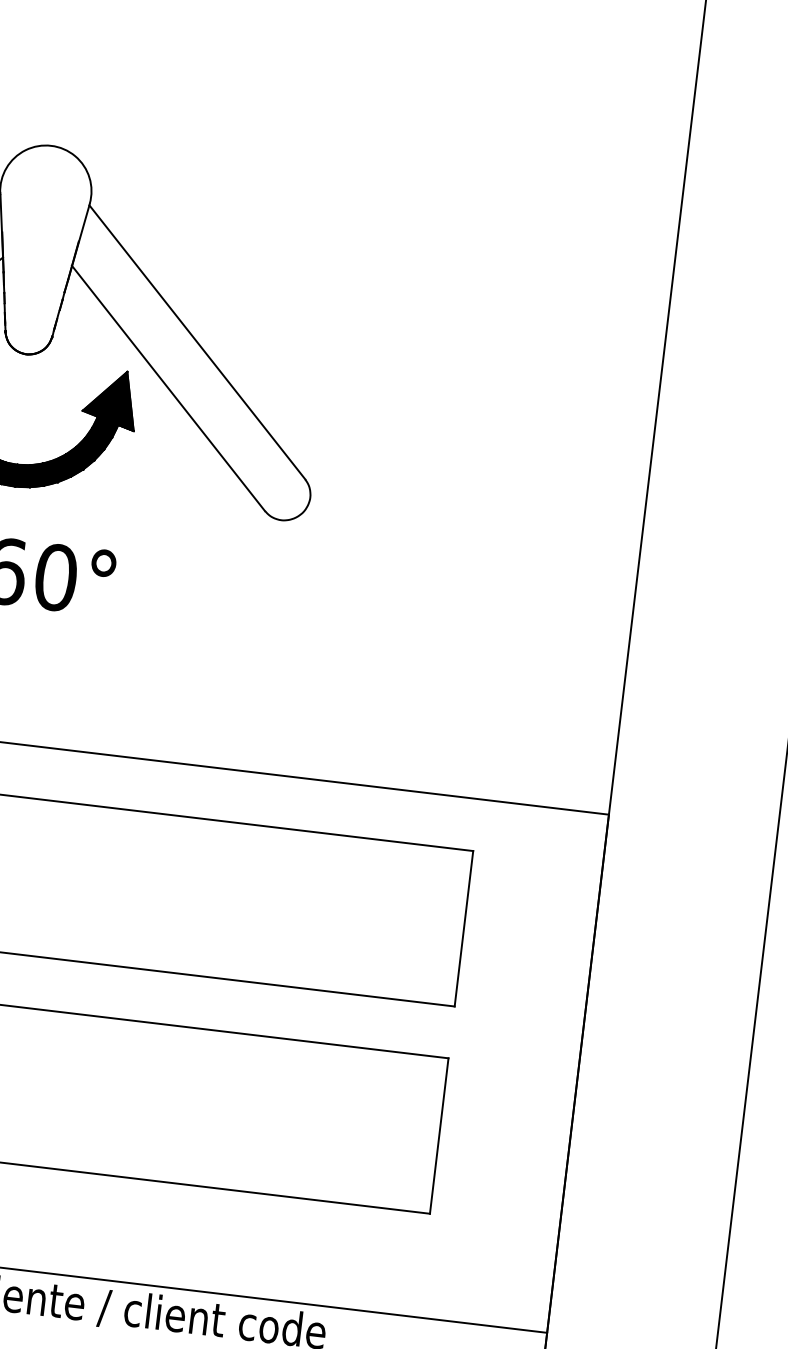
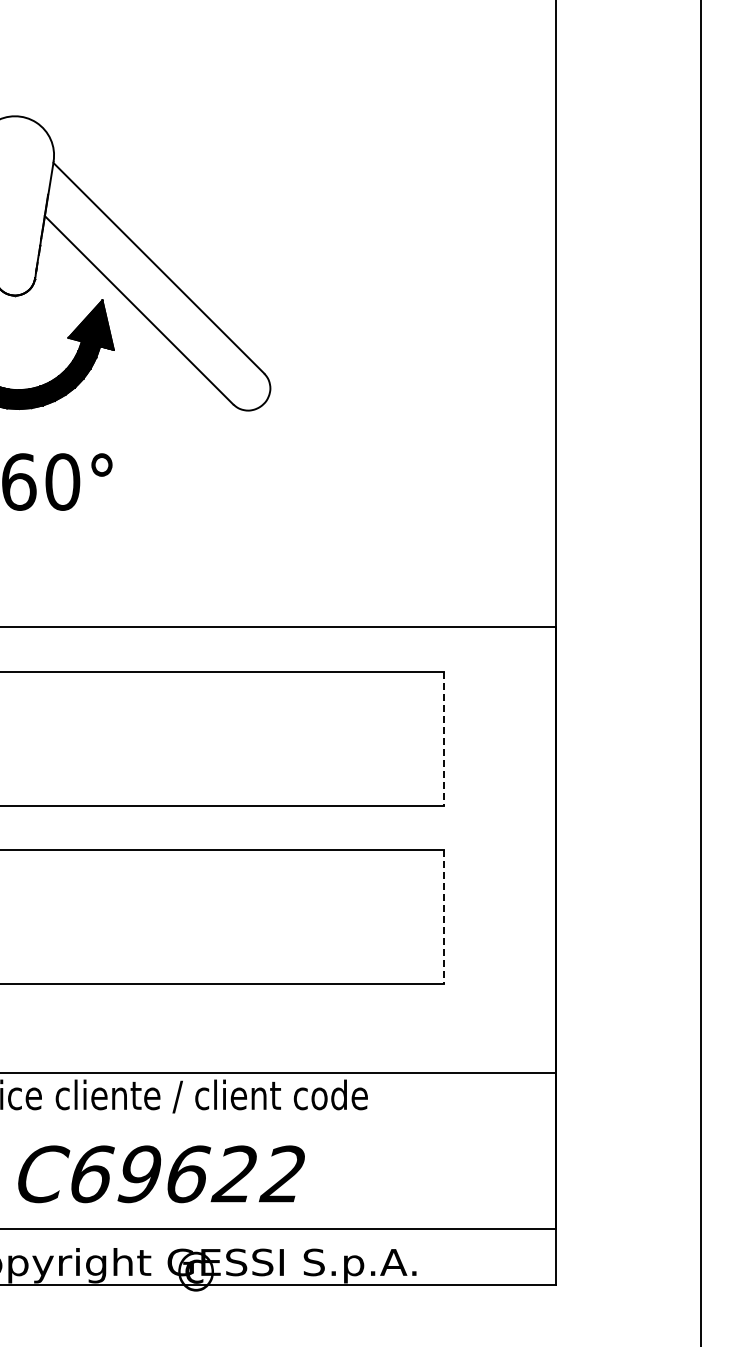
line: (464, 928) -> (444, 738), solid -> dashed
line: (439, 1135) -> (444, 916), solid -> dashed

